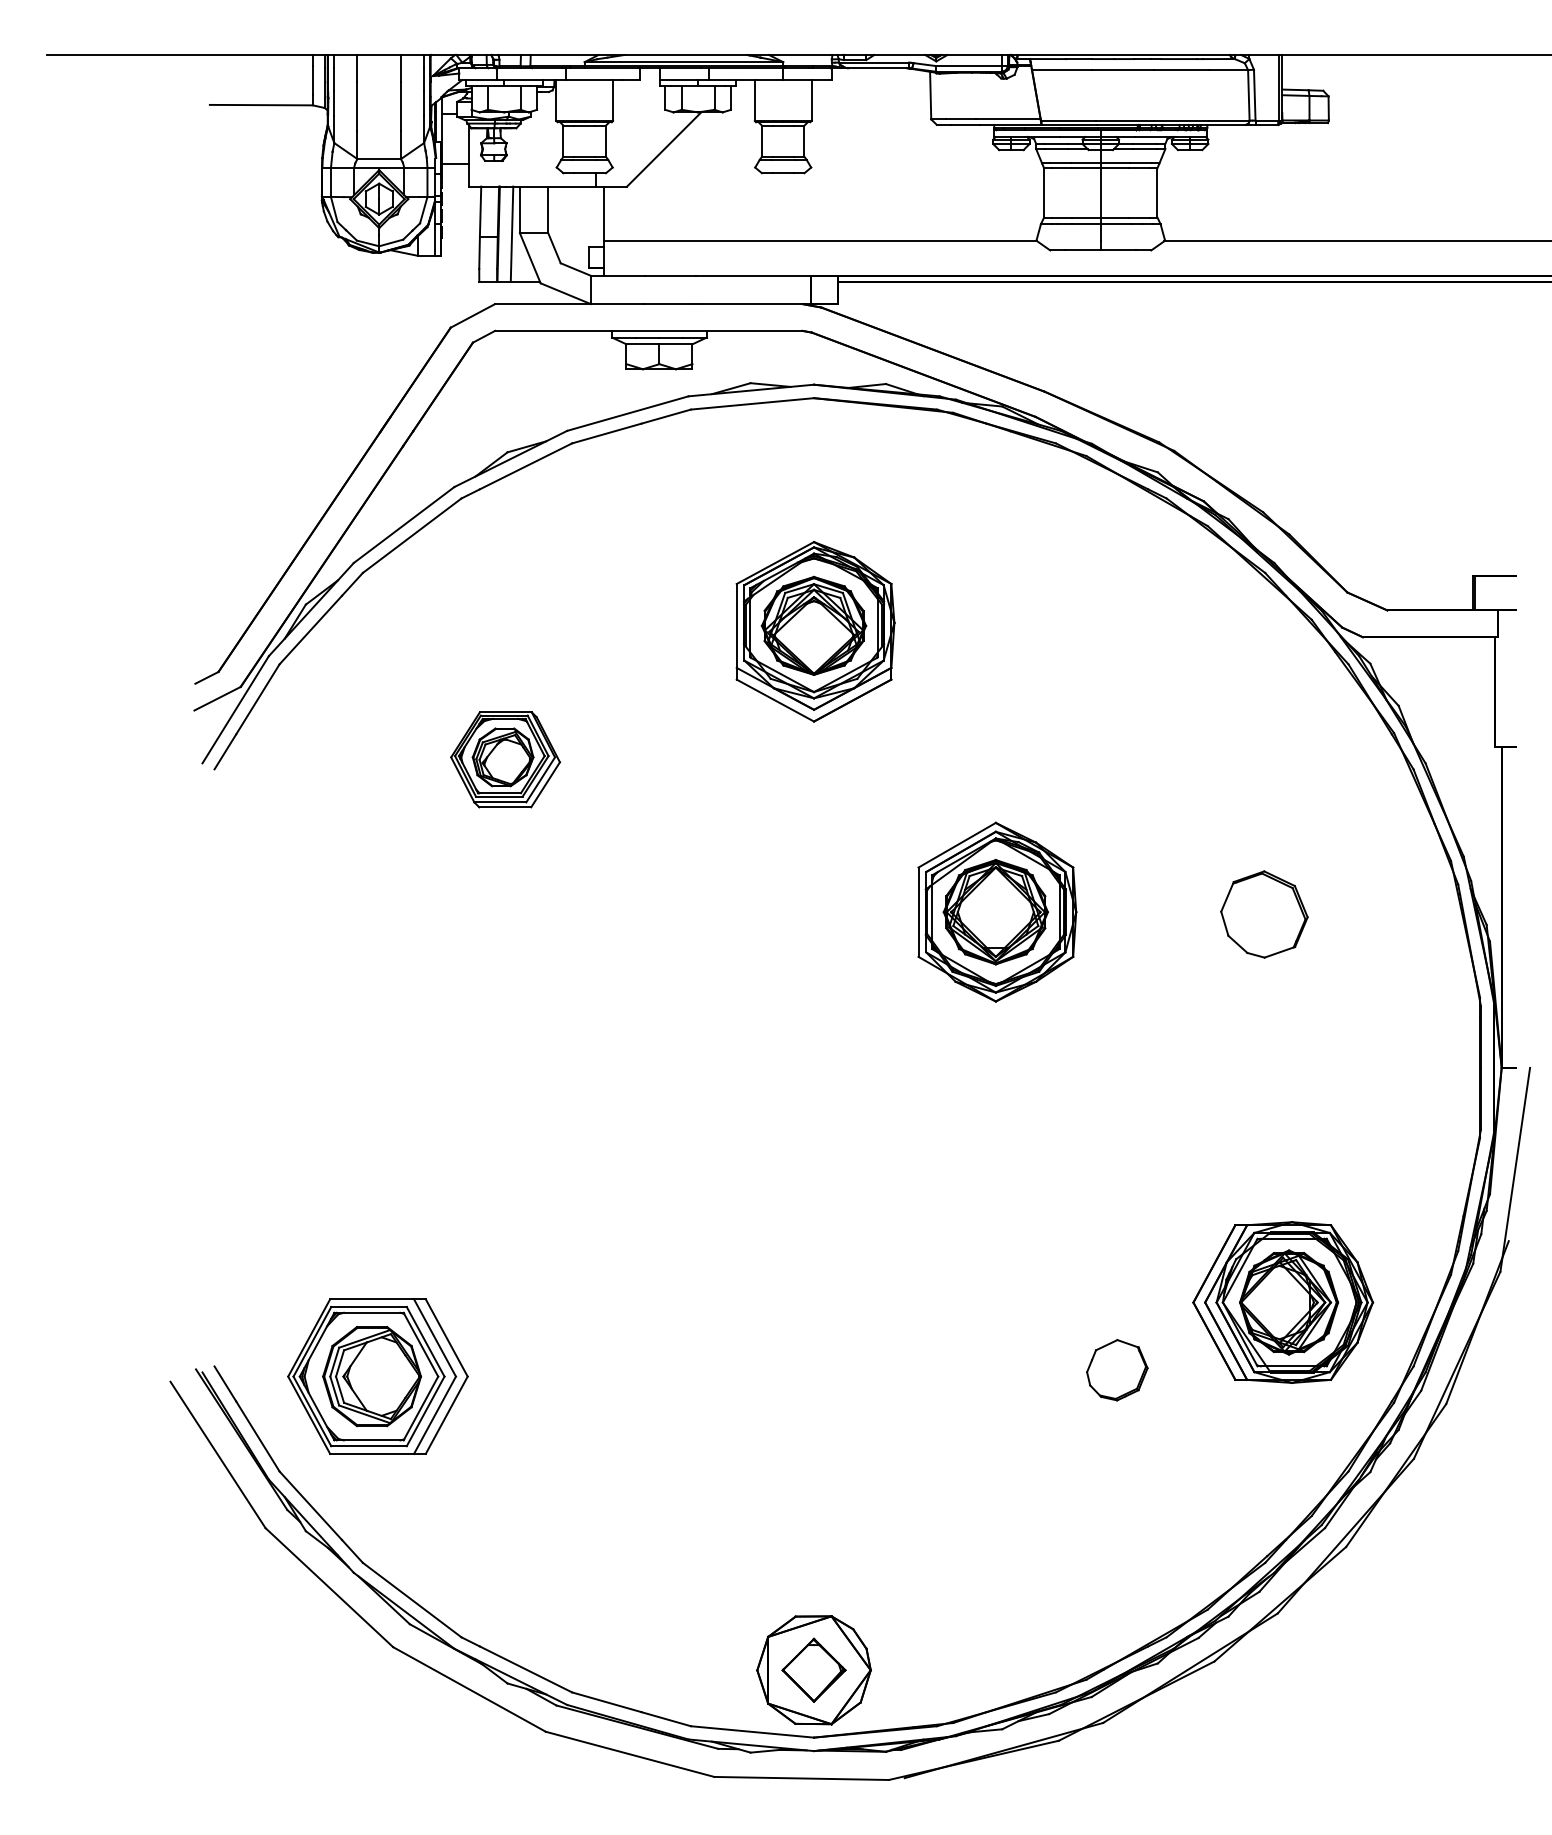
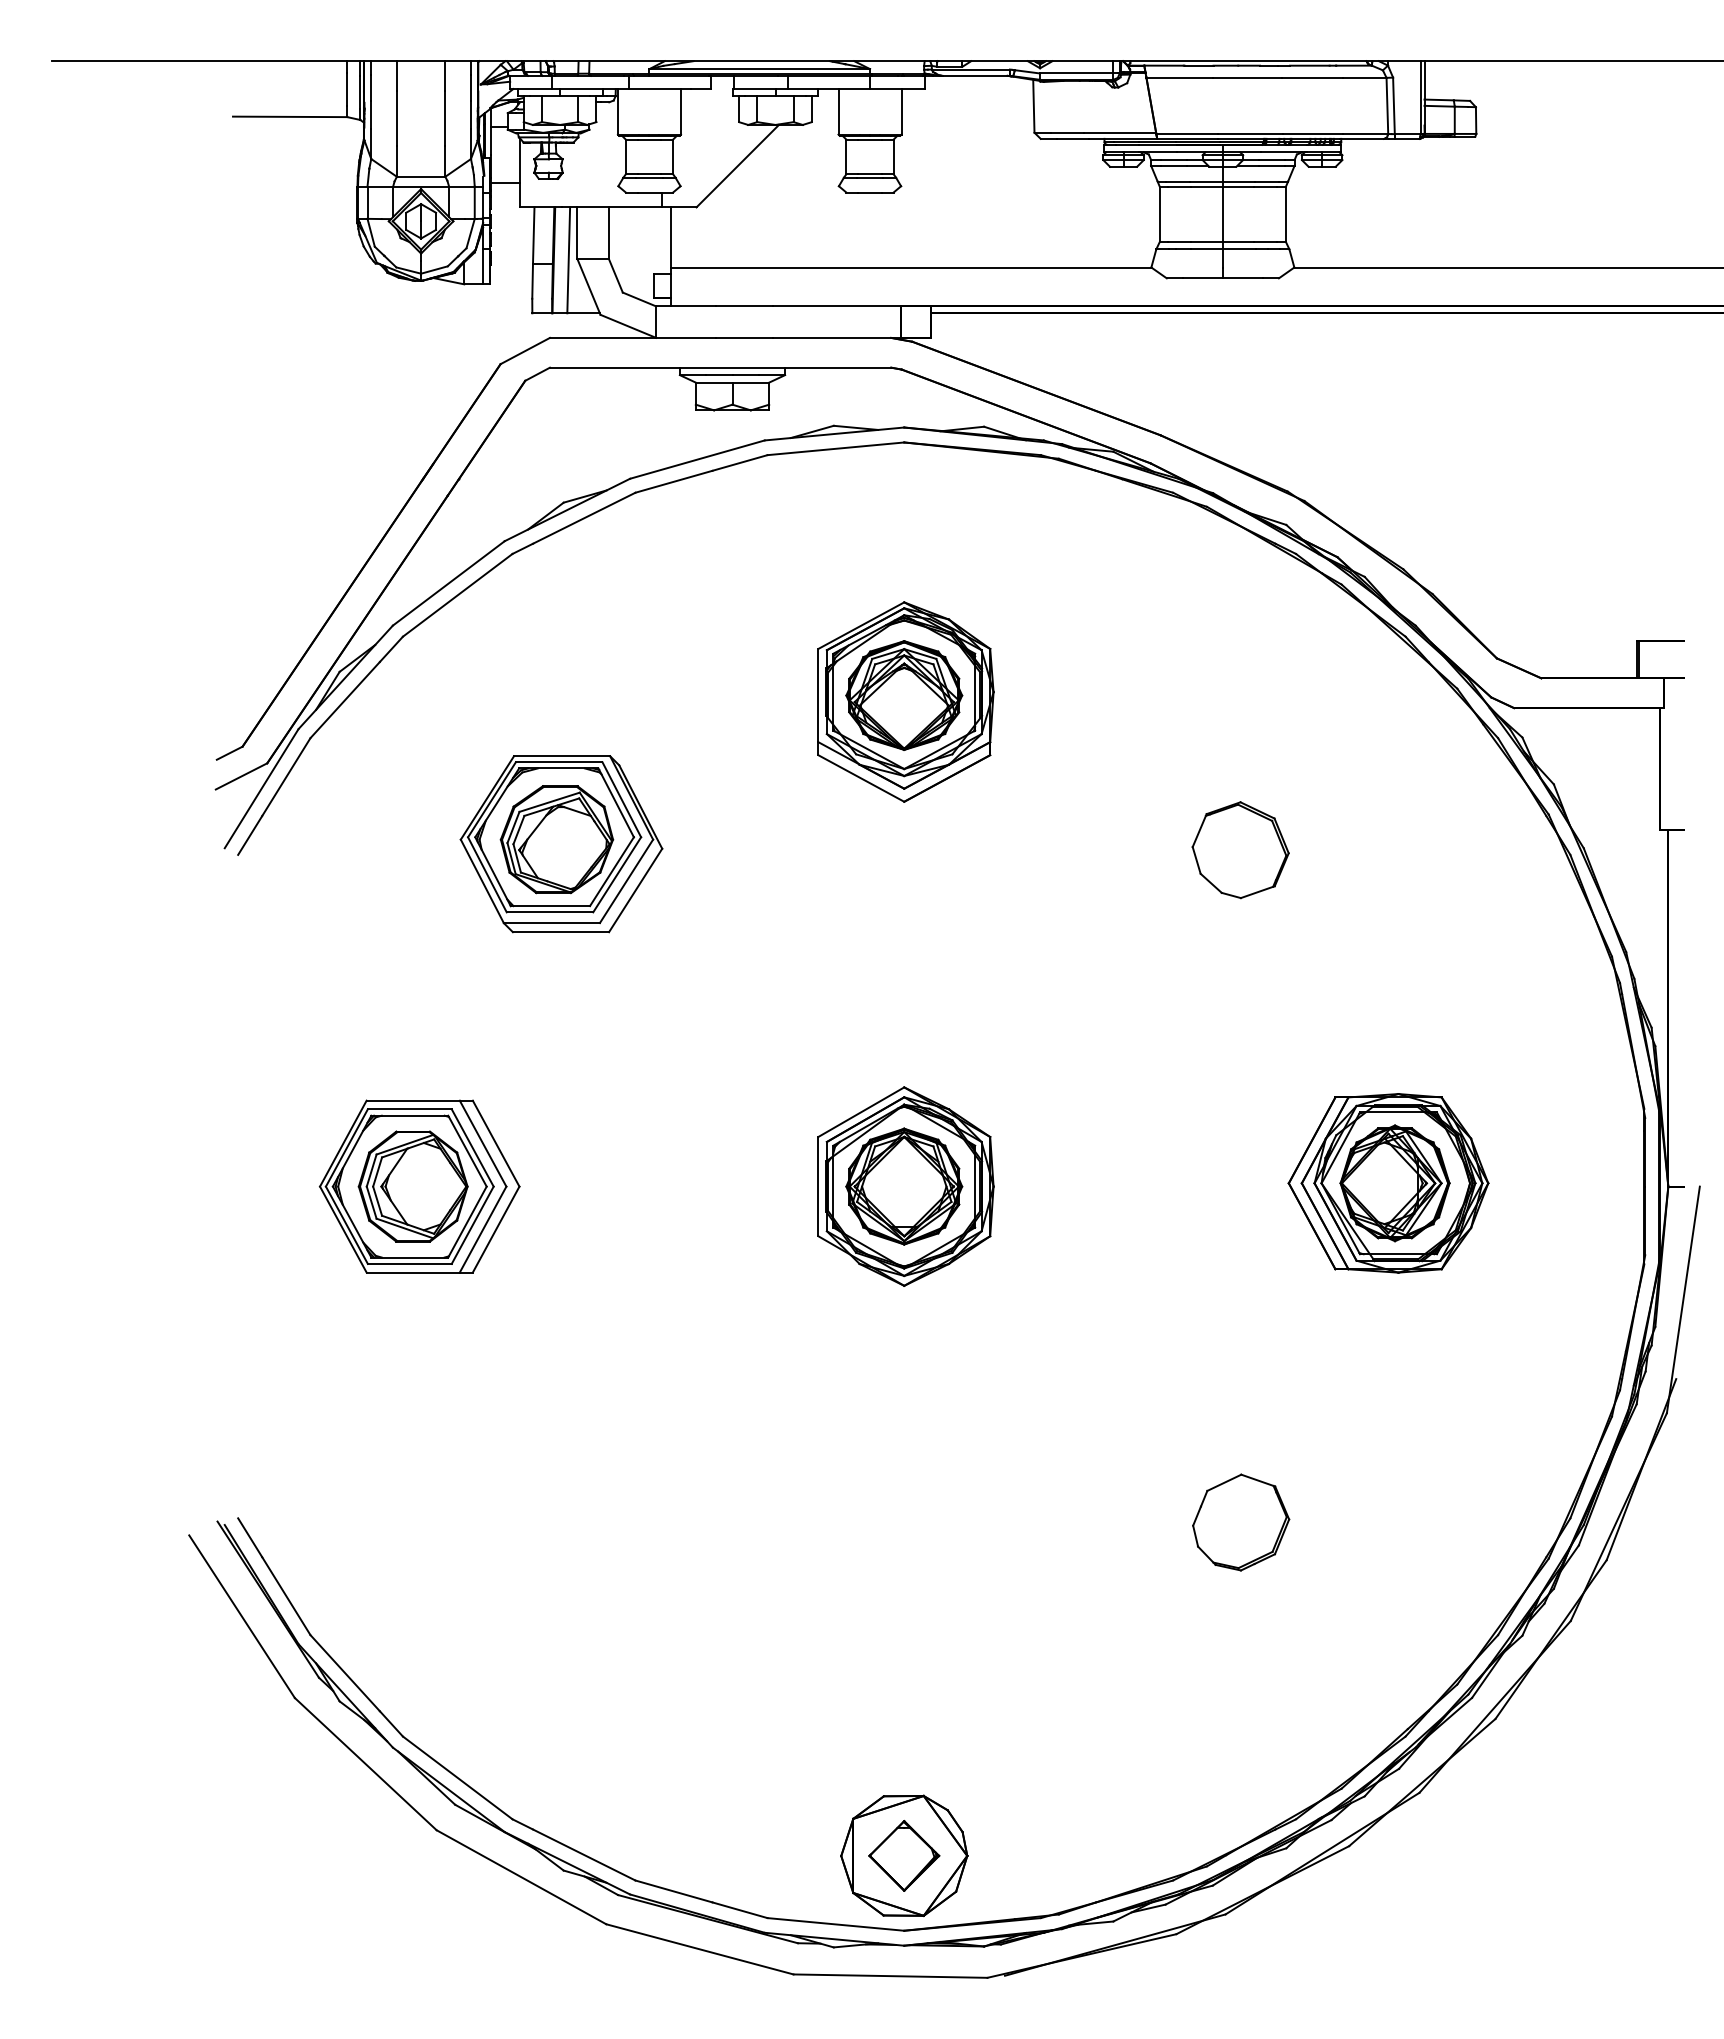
part: (505, 760) -> (561, 844), size x1.67
part: (996, 912) -> (905, 1186), moved
part: (1264, 914) -> (1240, 850), moved
part: (1283, 1302) -> (1388, 1183), moved
part: (1117, 1370) -> (1241, 1522), size x1.43
part: (377, 1376) -> (419, 1186), moved

